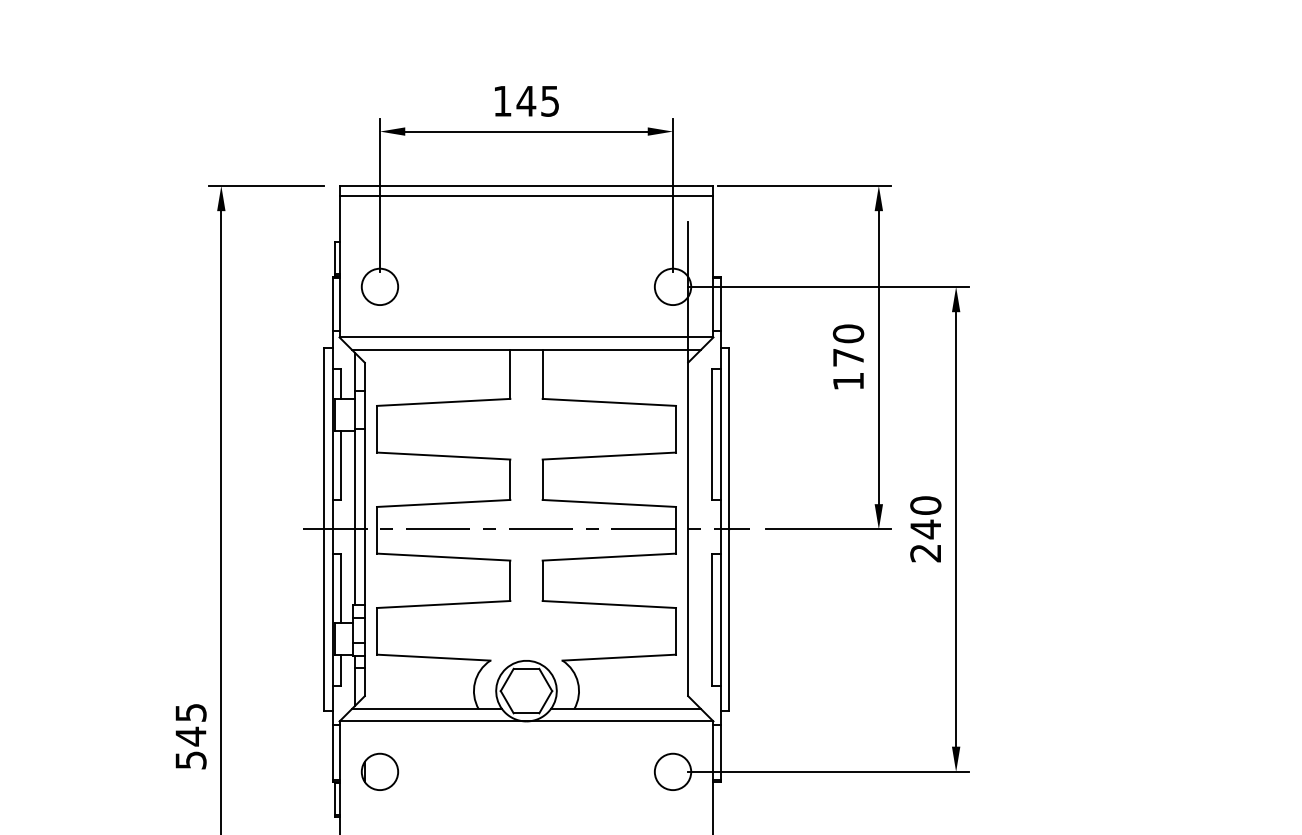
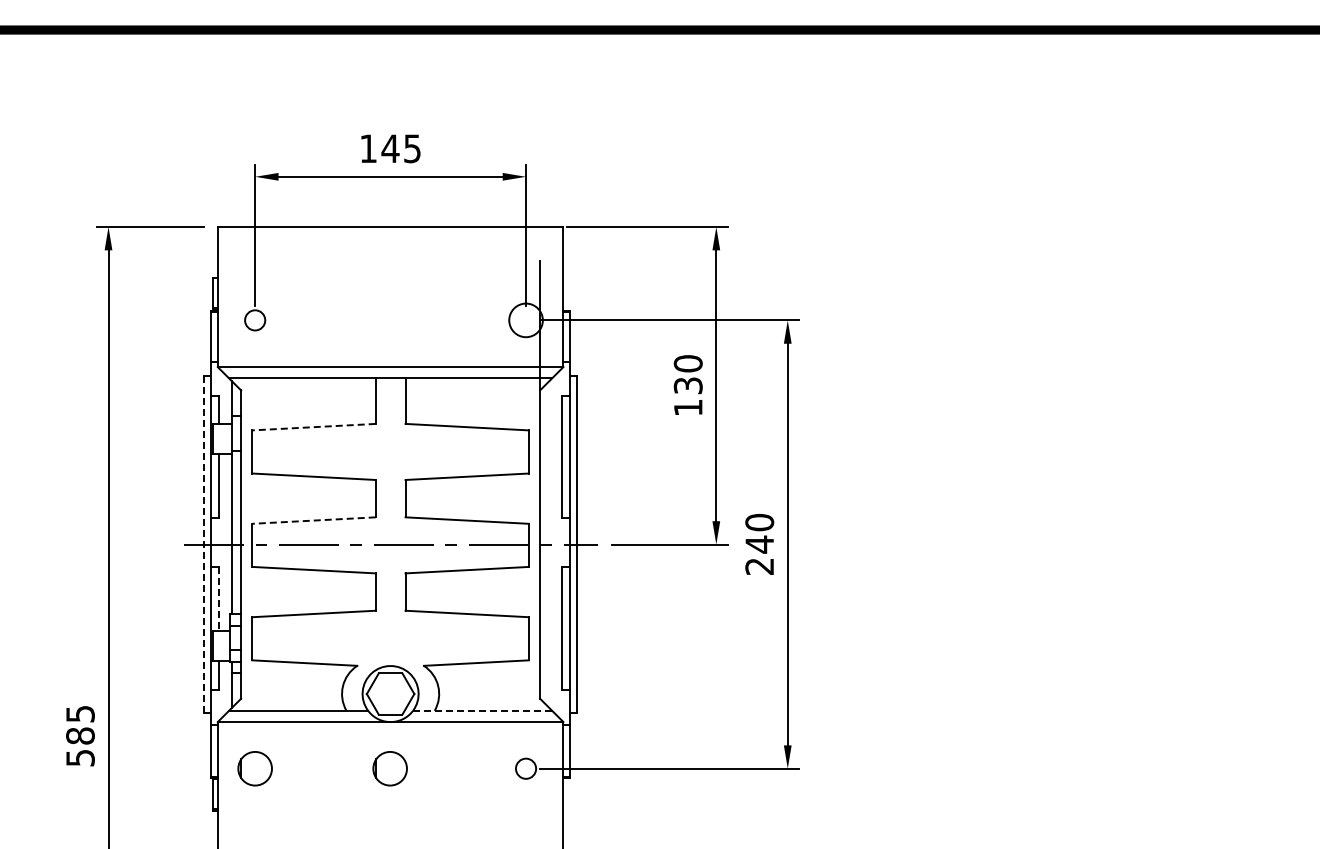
line: (526, 196) -> (390, 236), removed
circle: (379, 287) -> (254, 320), size x0.6
text: (847, 357) -> (687, 385), 170 -> 130
line: (444, 402) -> (314, 427), solid -> dashed
line: (444, 503) -> (314, 520), solid -> dashed
line: (324, 530) -> (203, 545), solid -> dashed
line: (340, 588) -> (218, 599), solid -> dashed
line: (625, 708) -> (482, 710), solid -> dashed
text: (191, 737) -> (80, 736), 545 -> 585
part: (525, 771) -> (389, 768), added
circle: (672, 771) -> (525, 768), size x0.6

